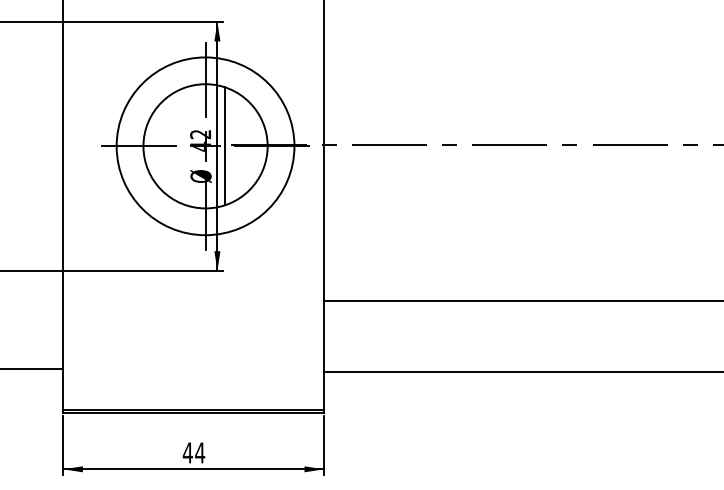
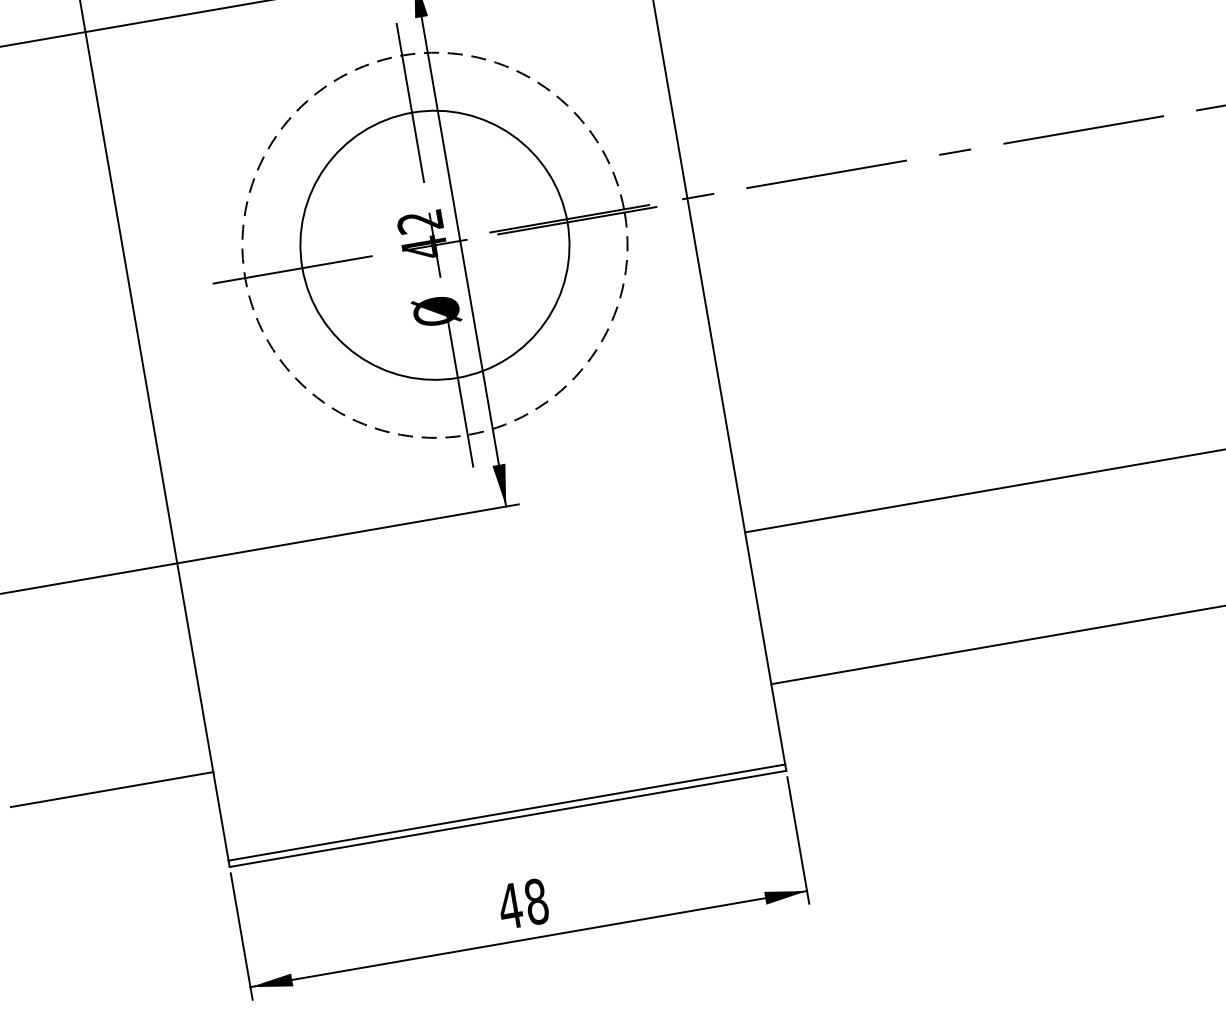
circle: (205, 146) -> (434, 245), solid -> dashed
line: (224, 146) -> (475, 238), removed
text: (200, 452) -> (537, 900), 44 -> 48

